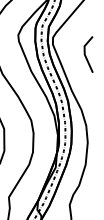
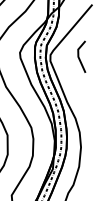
line: (86, 54) -> (79, 56), moved

